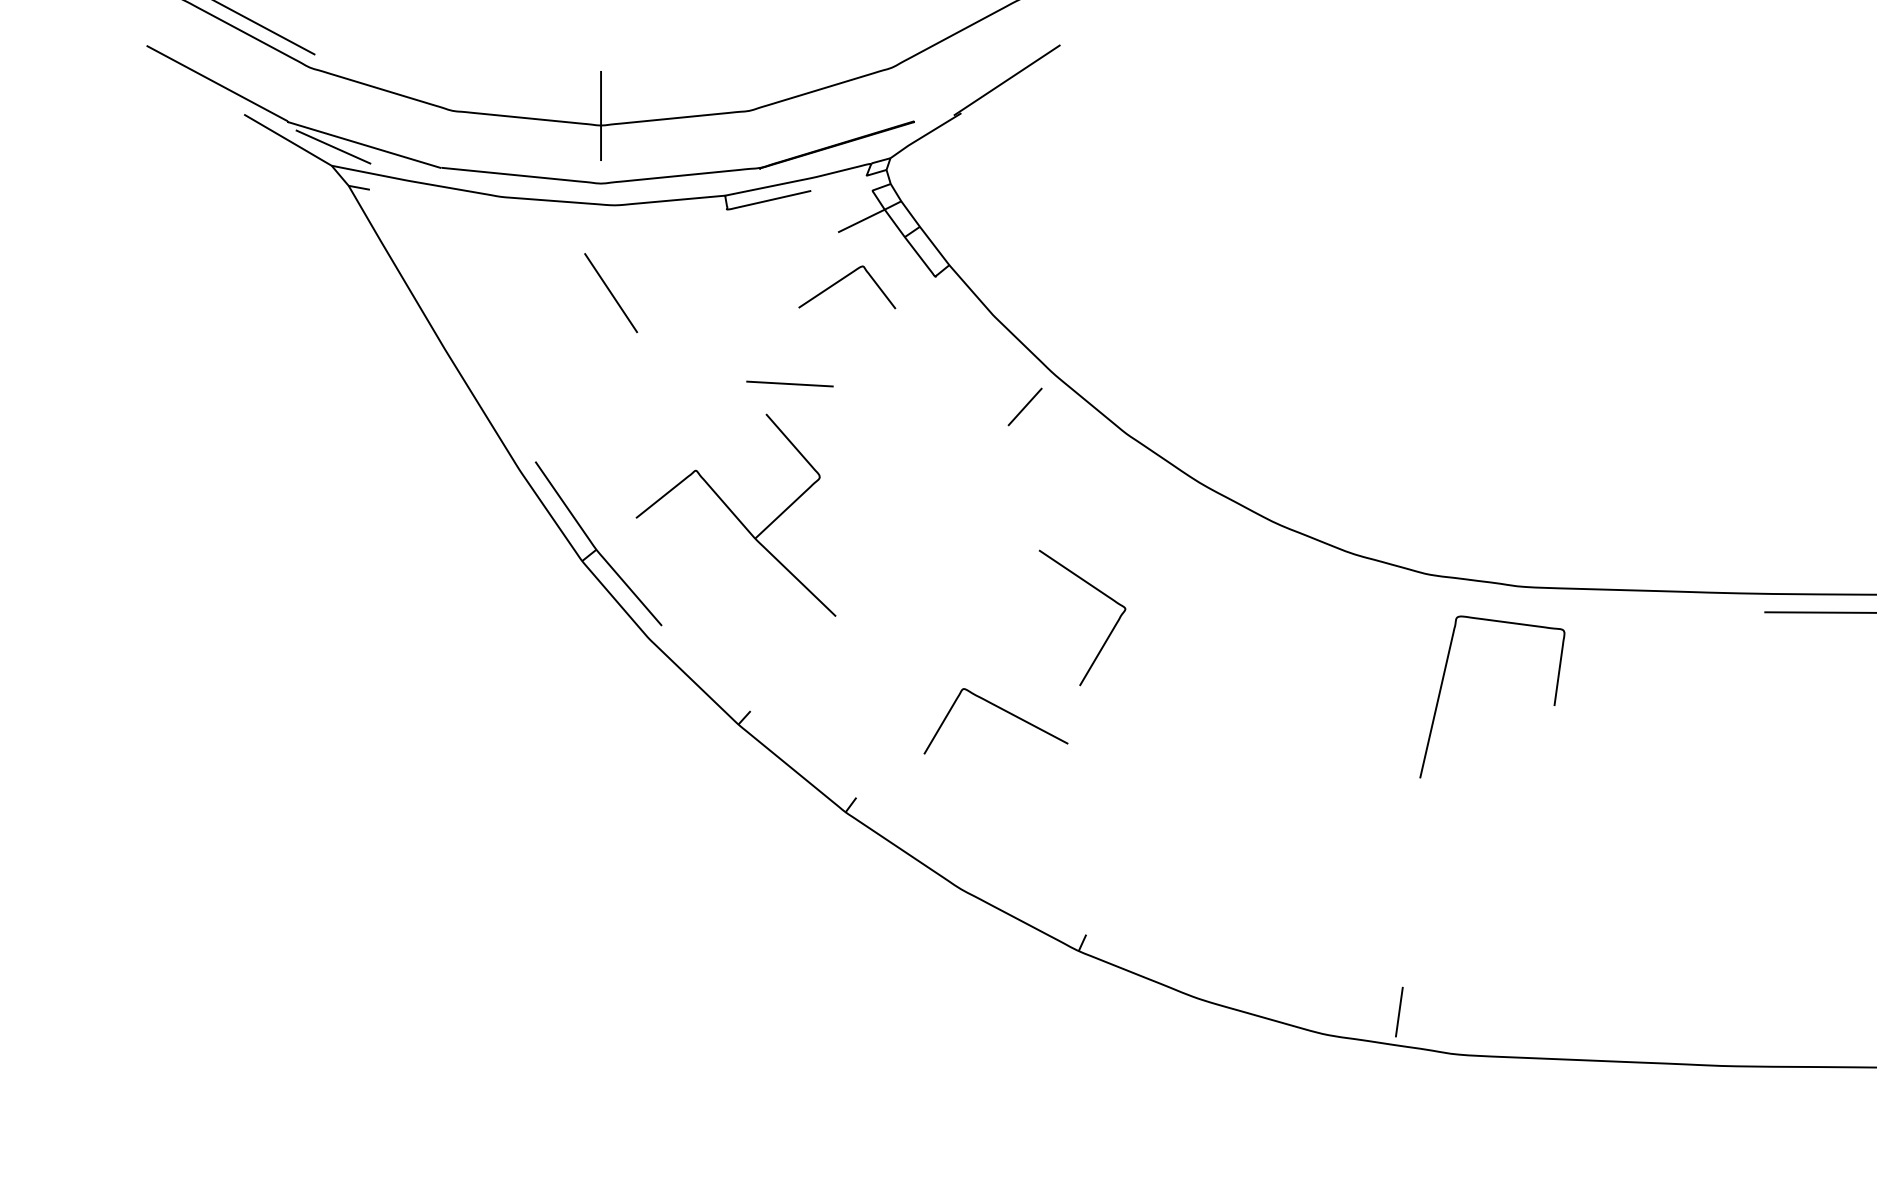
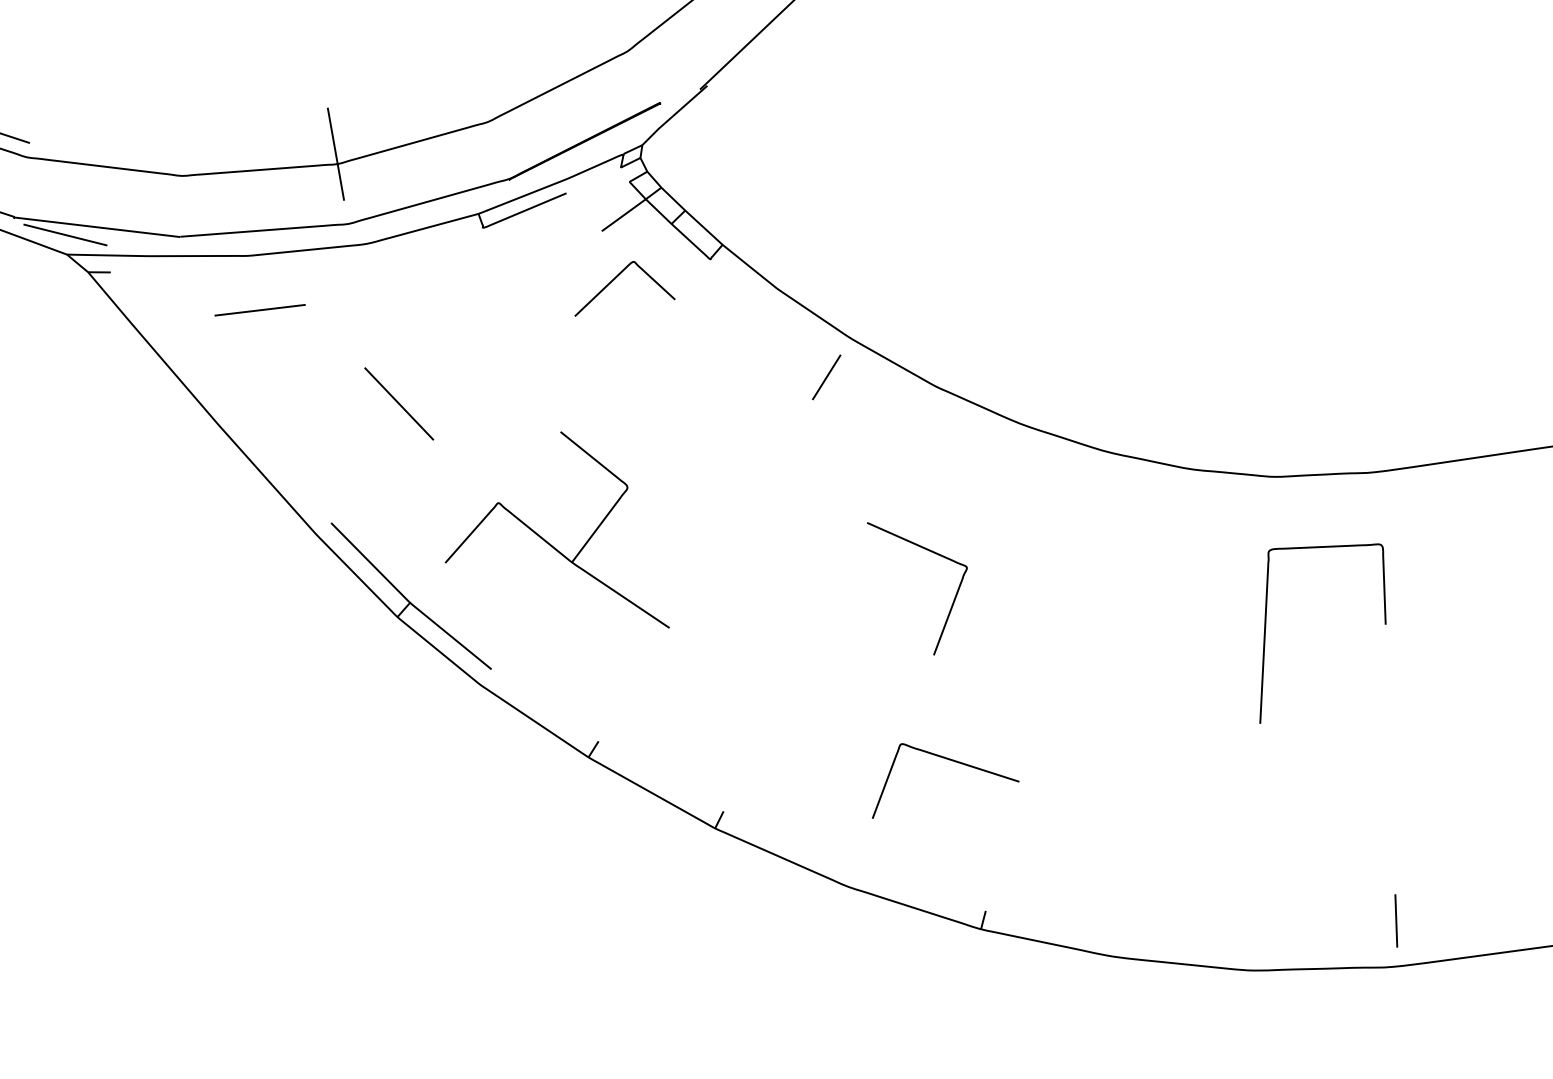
line: (611, 293) -> (399, 404), moved
line: (789, 383) -> (259, 309), moved
curve: (1442, 686) -> (1266, 624), moved
curve: (1000, 709) -> (943, 758), moved
line: (1399, 1011) -> (1396, 920), moved

